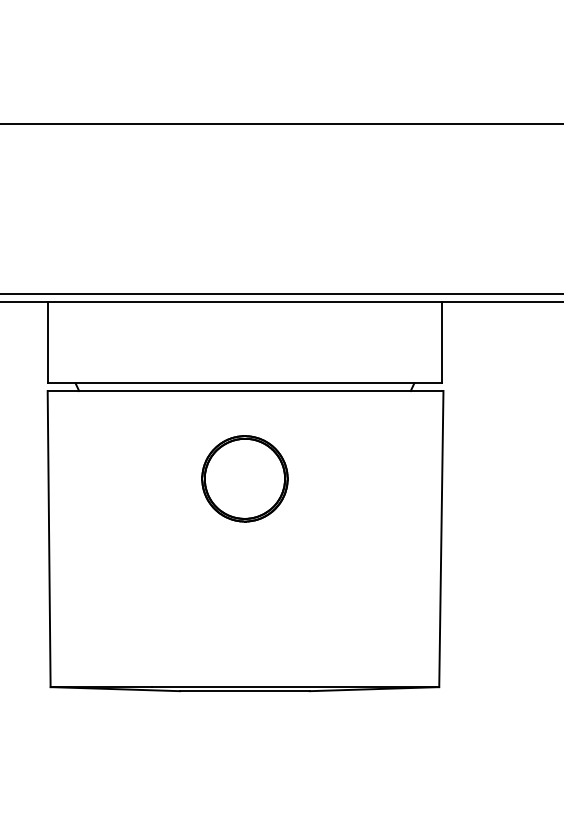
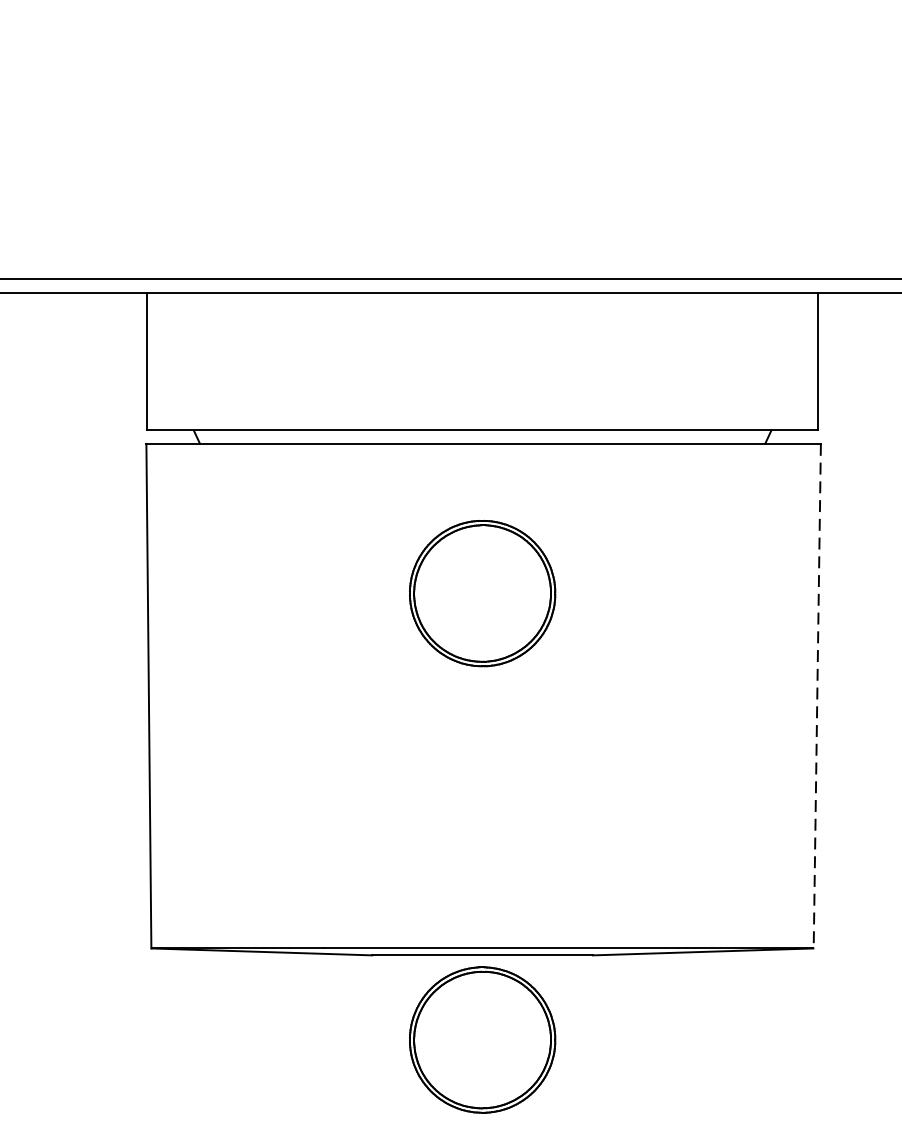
line: (441, 539) -> (817, 696), solid -> dashed
part: (244, 740) -> (481, 1039), added

